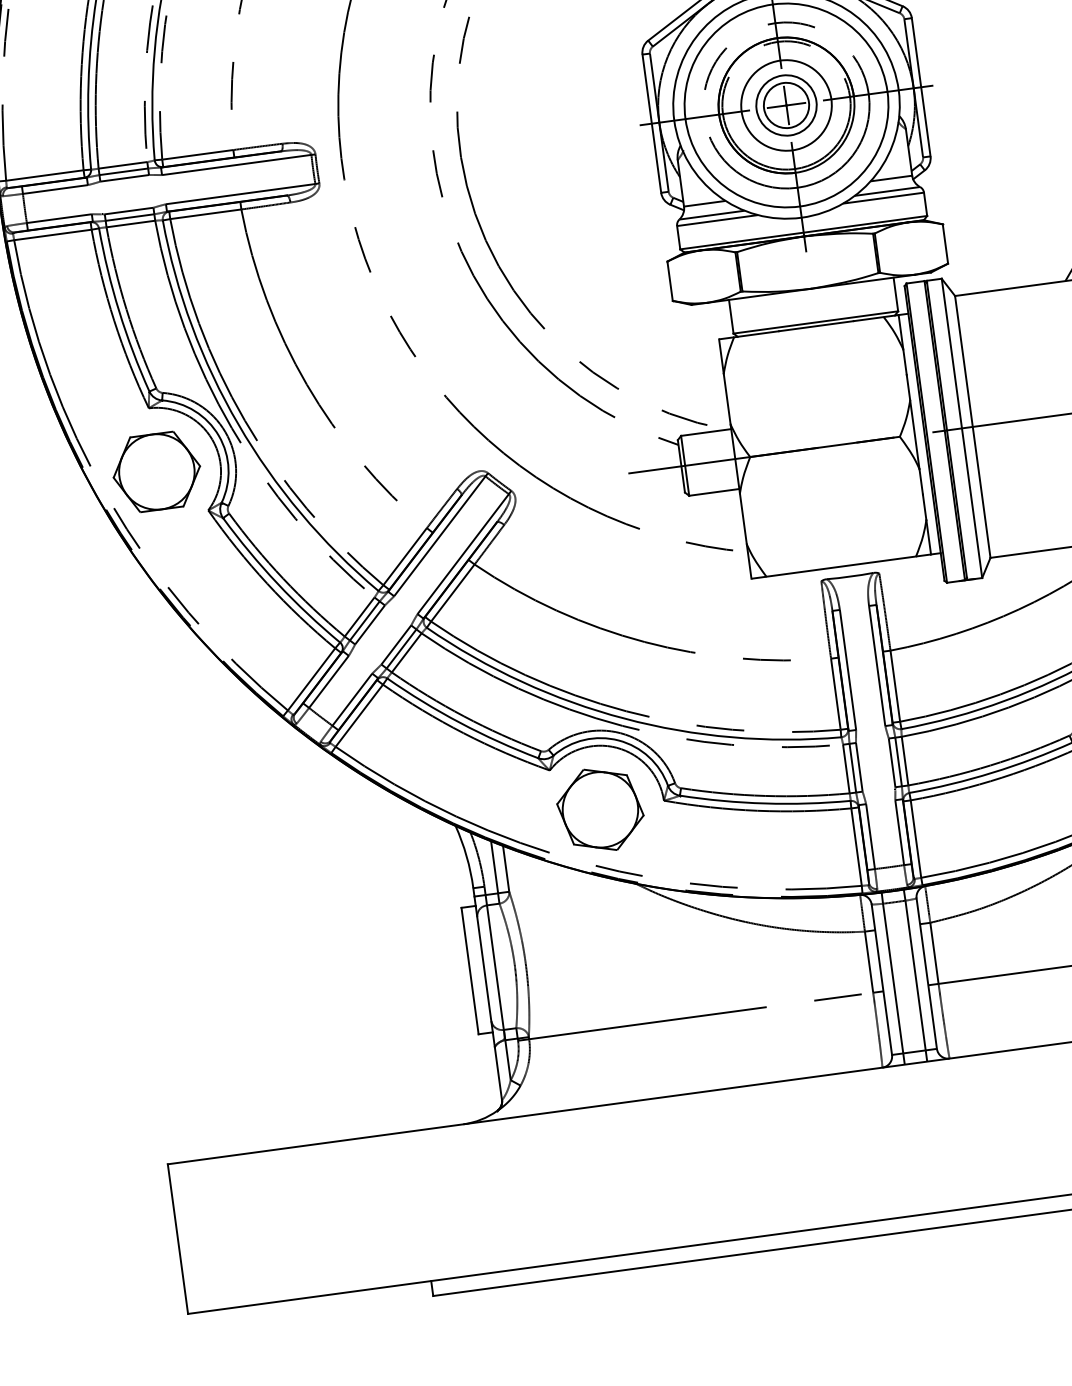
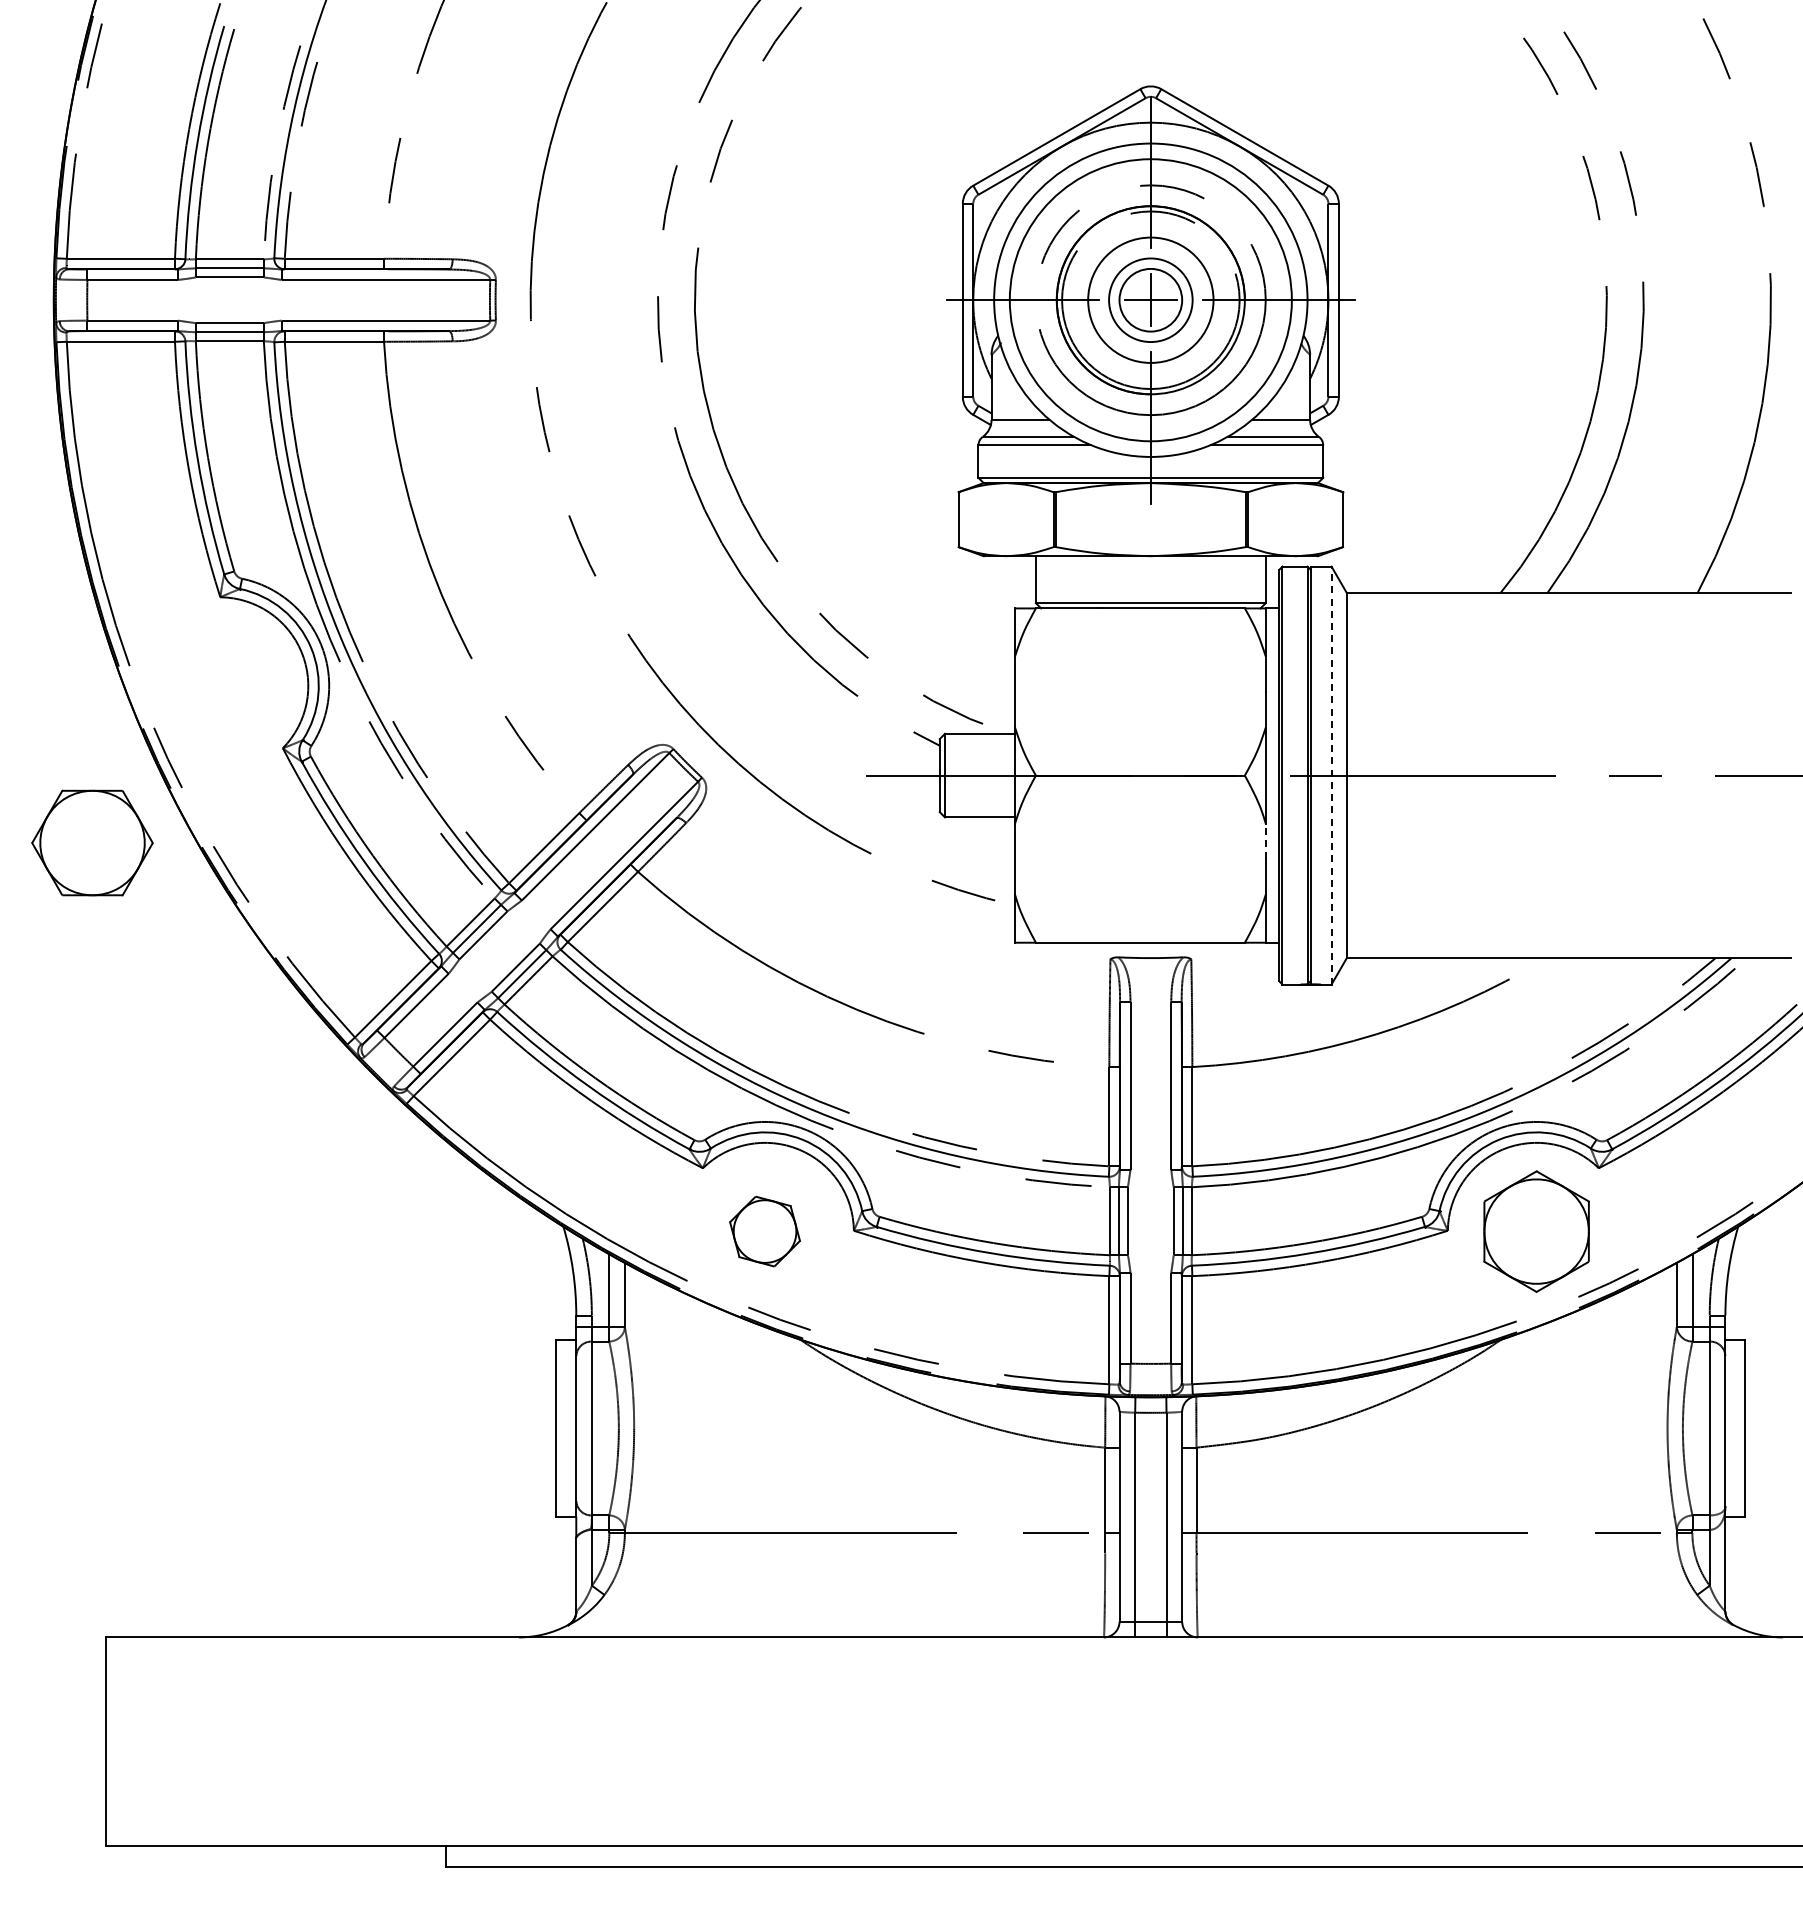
line: (961, 428) -> (1331, 775), solid -> dashed
part: (156, 471) -> (92, 842), moved
line: (921, 482) -> (1265, 841), solid -> dashed
part: (600, 809) -> (764, 1231), size x0.6

